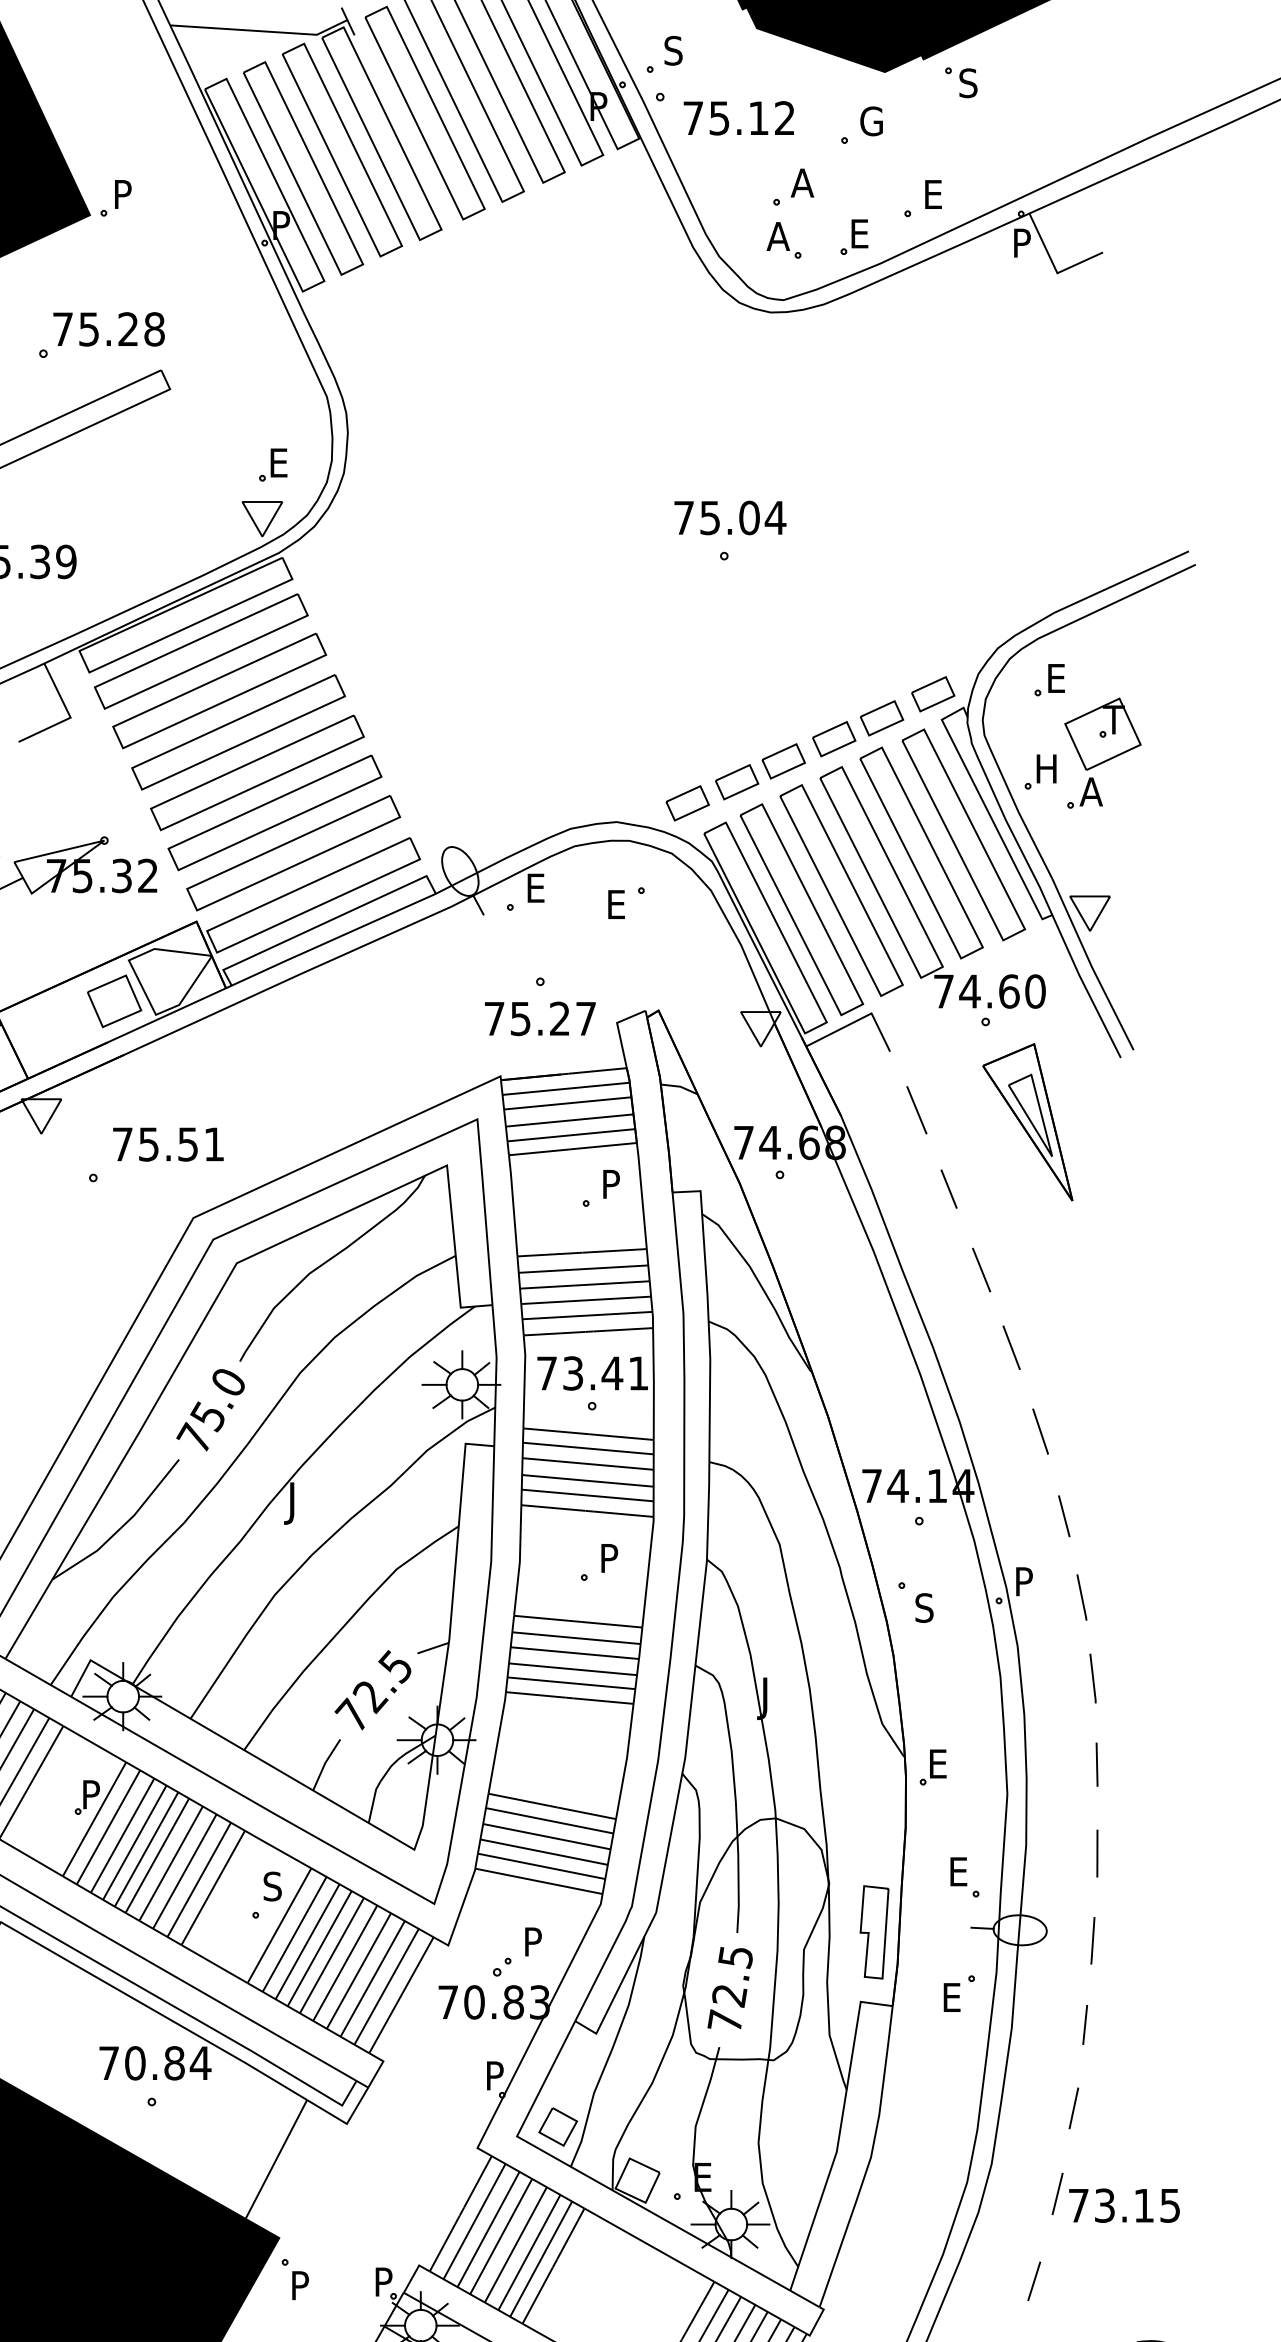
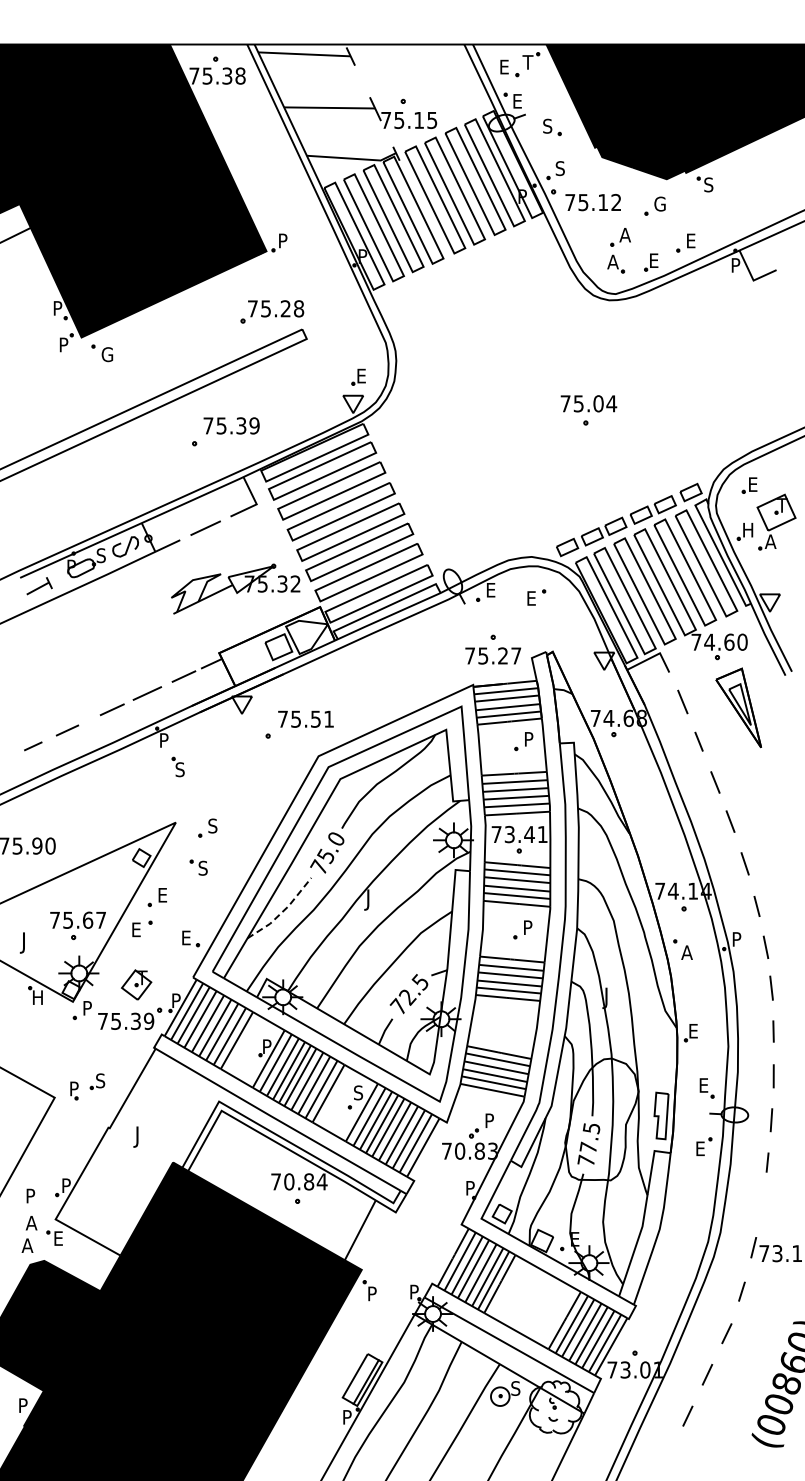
line: (123, 1526) -> (283, 911), solid -> dashed
text: (924, 1607) -> (686, 952), S -> A
text: (729, 1994) -> (588, 1147), 72.5 -> 77.5
line: (1073, 2108) -> (761, 1204), removed

